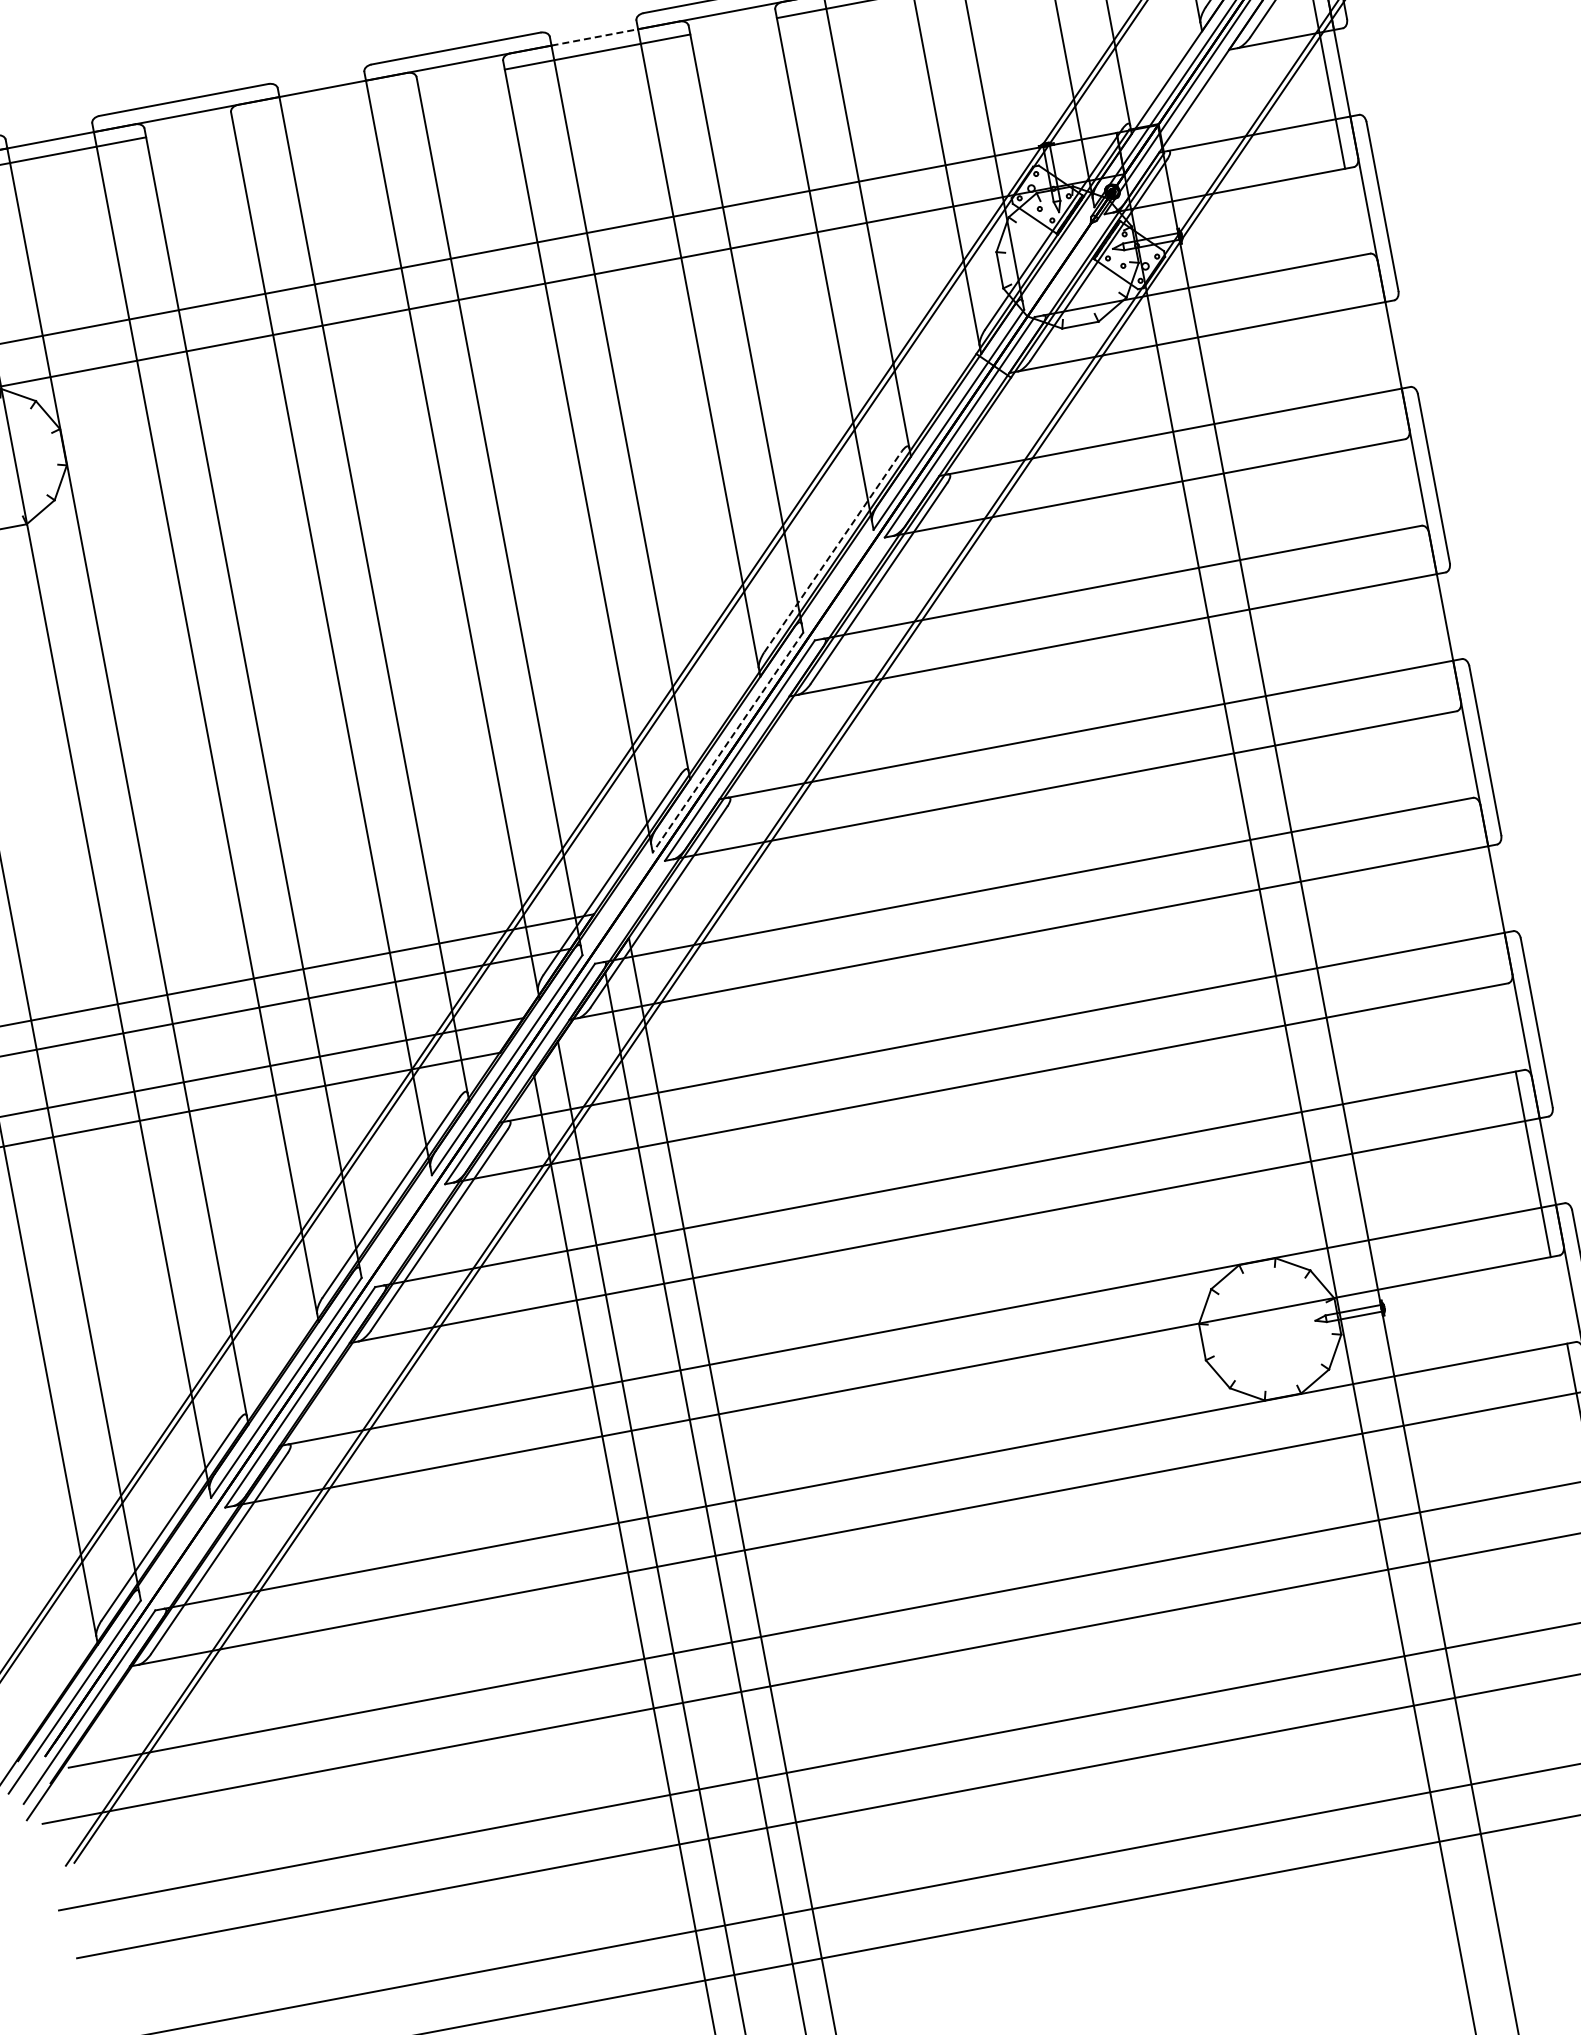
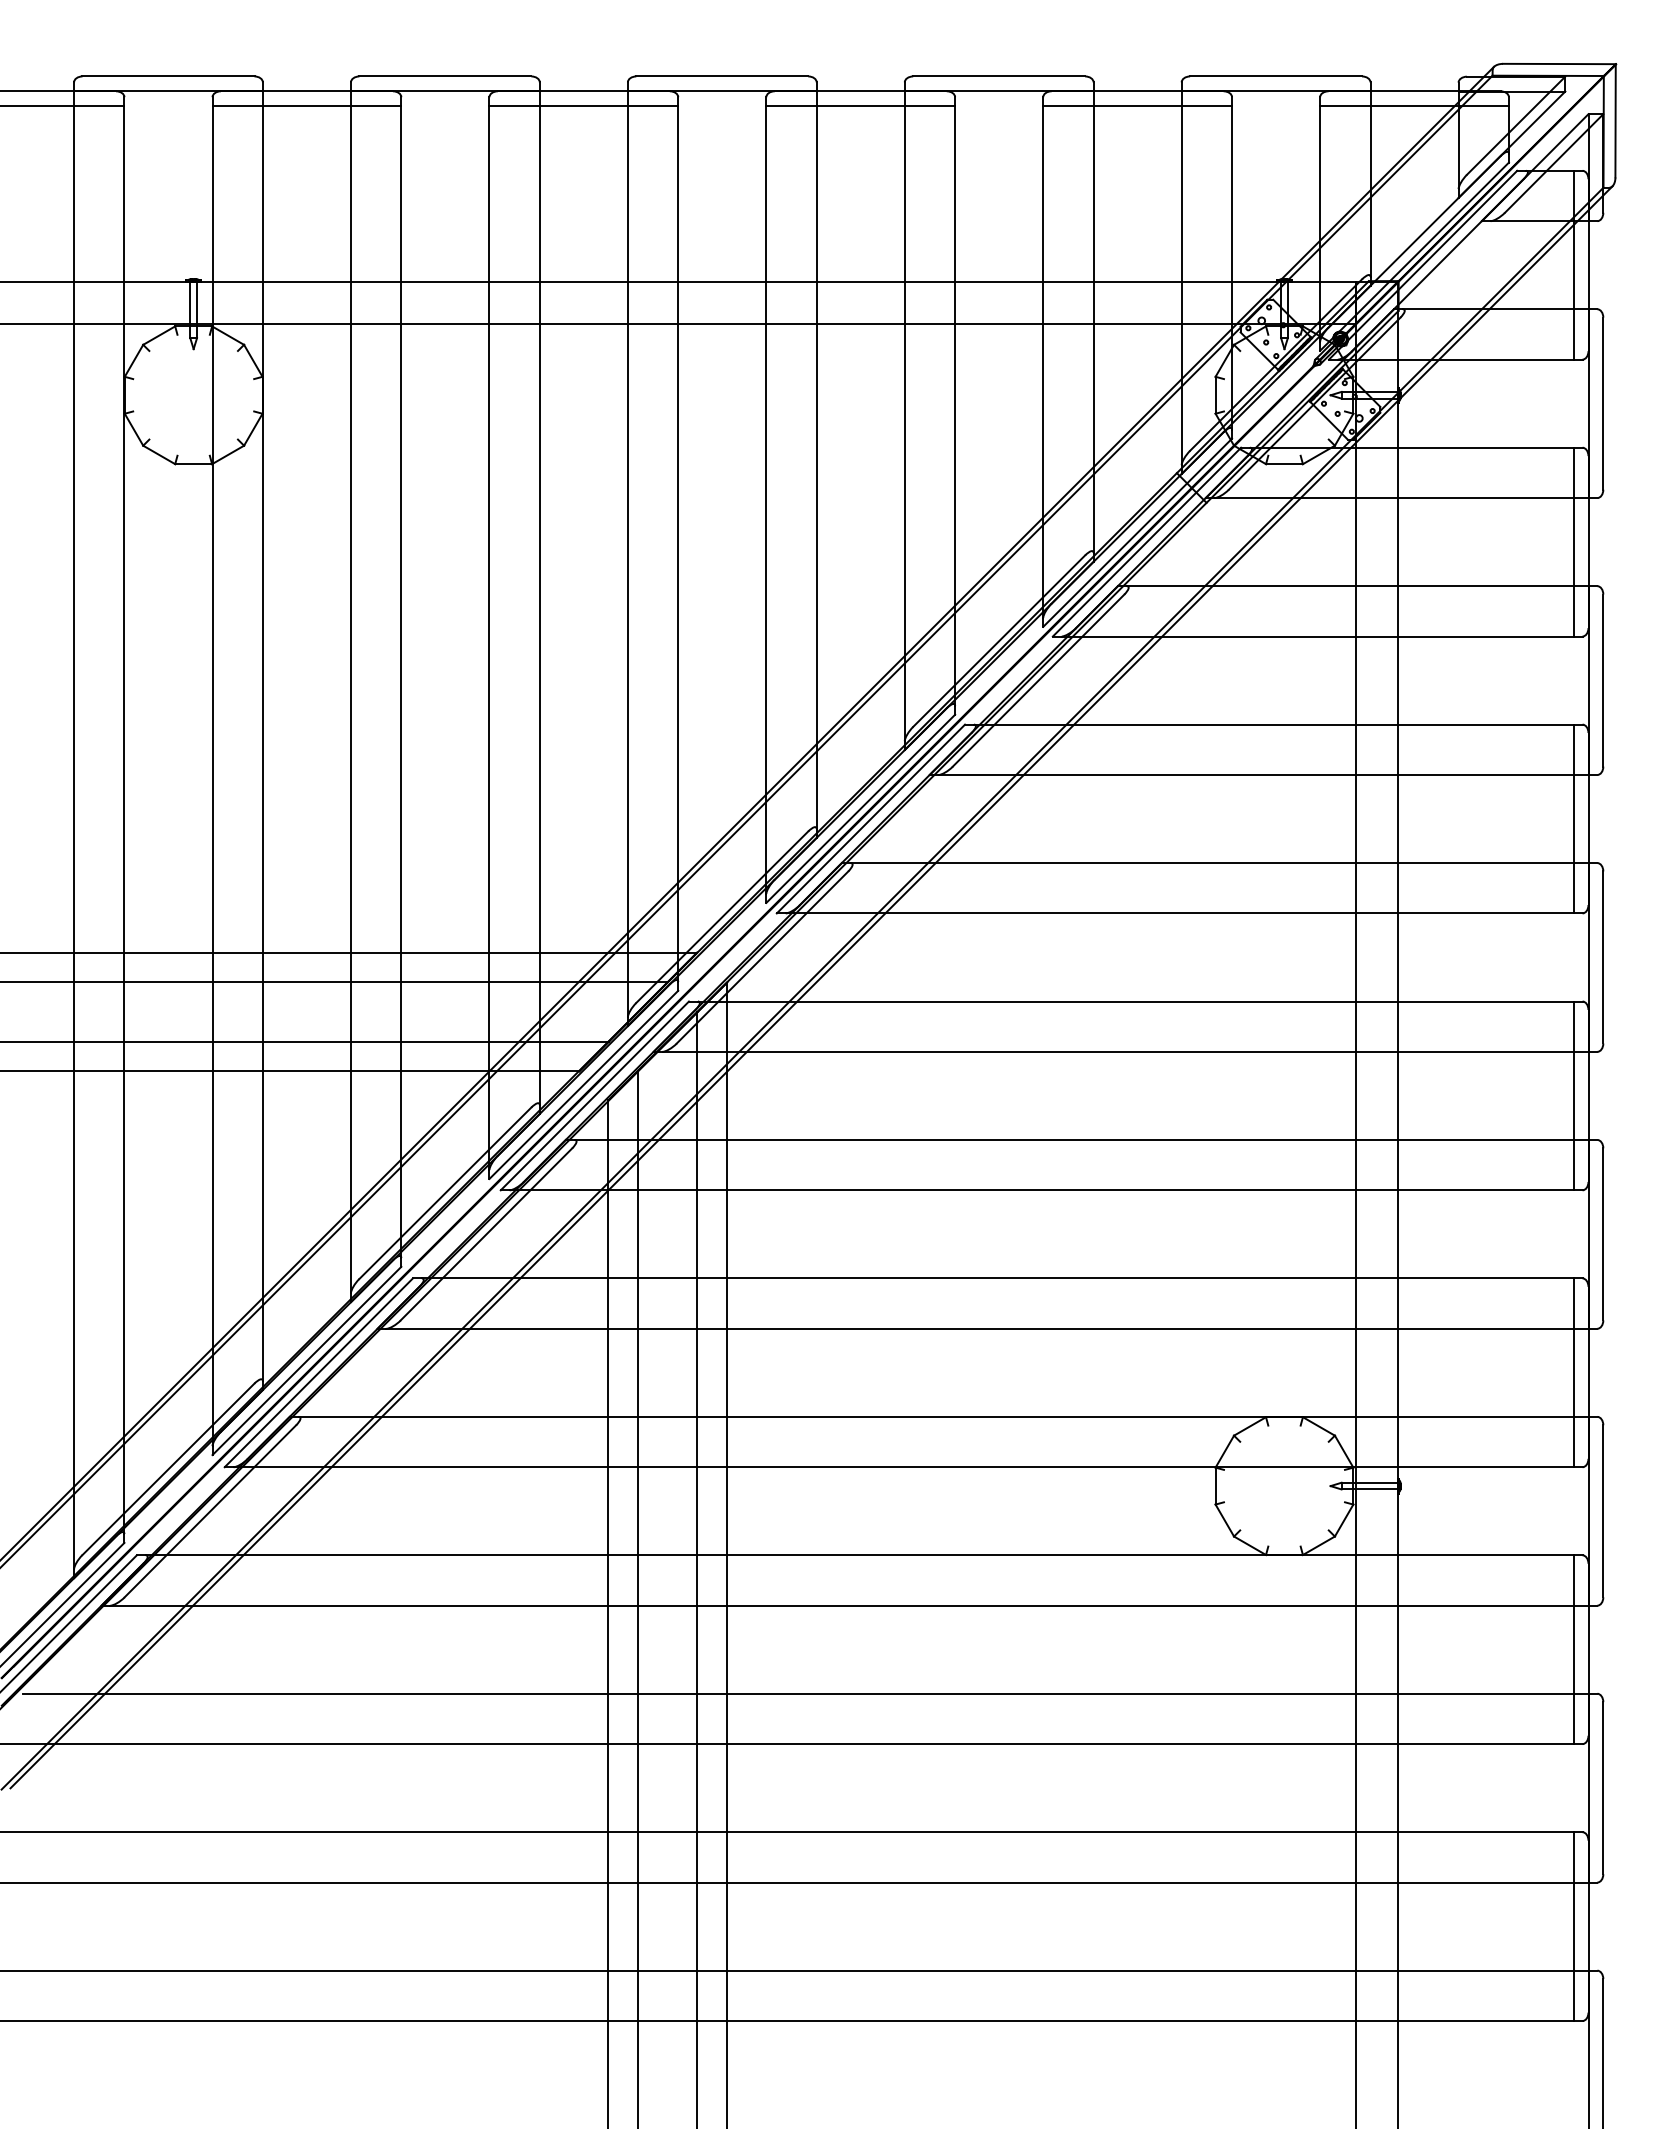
line: (595, 37) -> (861, 91), dashed -> solid
line: (325, 103) -> (583, 106), added
line: (1378, 347) -> (1573, 541), added
line: (833, 551) -> (999, 640), dashed -> solid
line: (1430, 619) -> (1573, 818), added
line: (727, 743) -> (860, 809), dashed -> solid
line: (1481, 891) -> (1573, 1095), added

